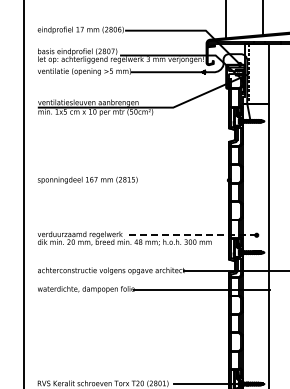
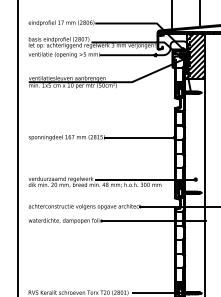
hatch: (255, 73) -> (194, 56), added
line: (183, 180) -> (139, 137), added
line: (190, 235) -> (145, 179), dashed -> solid

